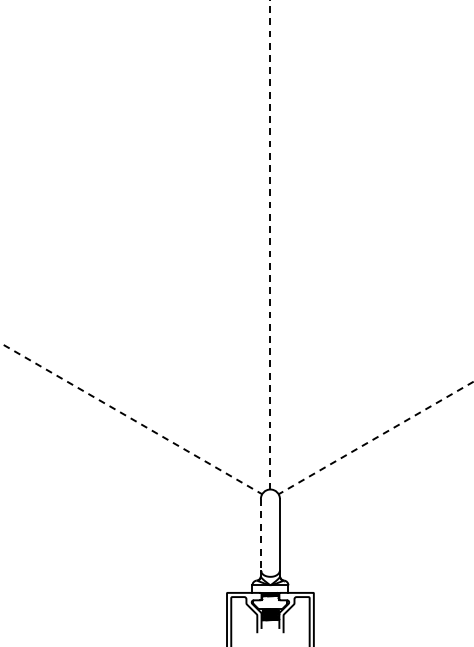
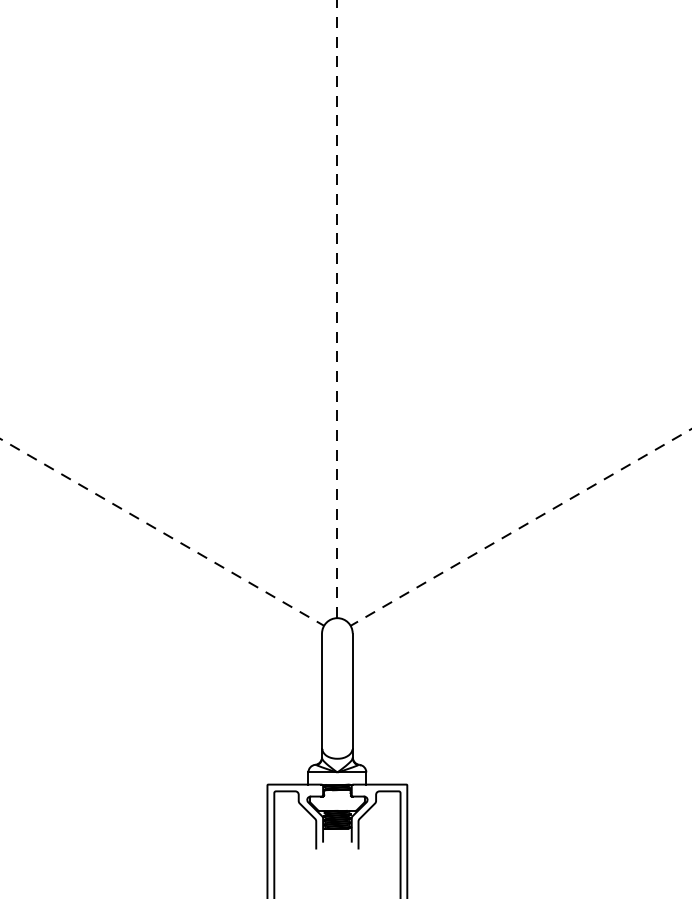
line: (260, 535) -> (321, 692), dashed -> solid

